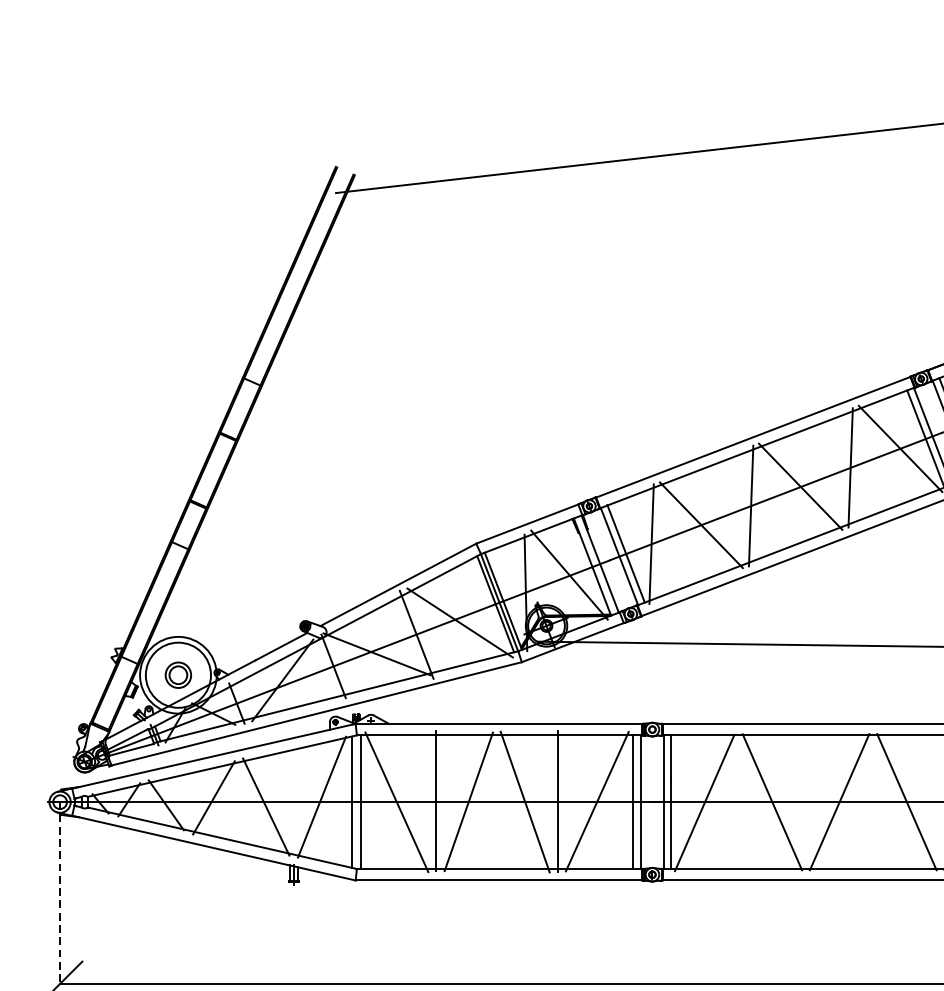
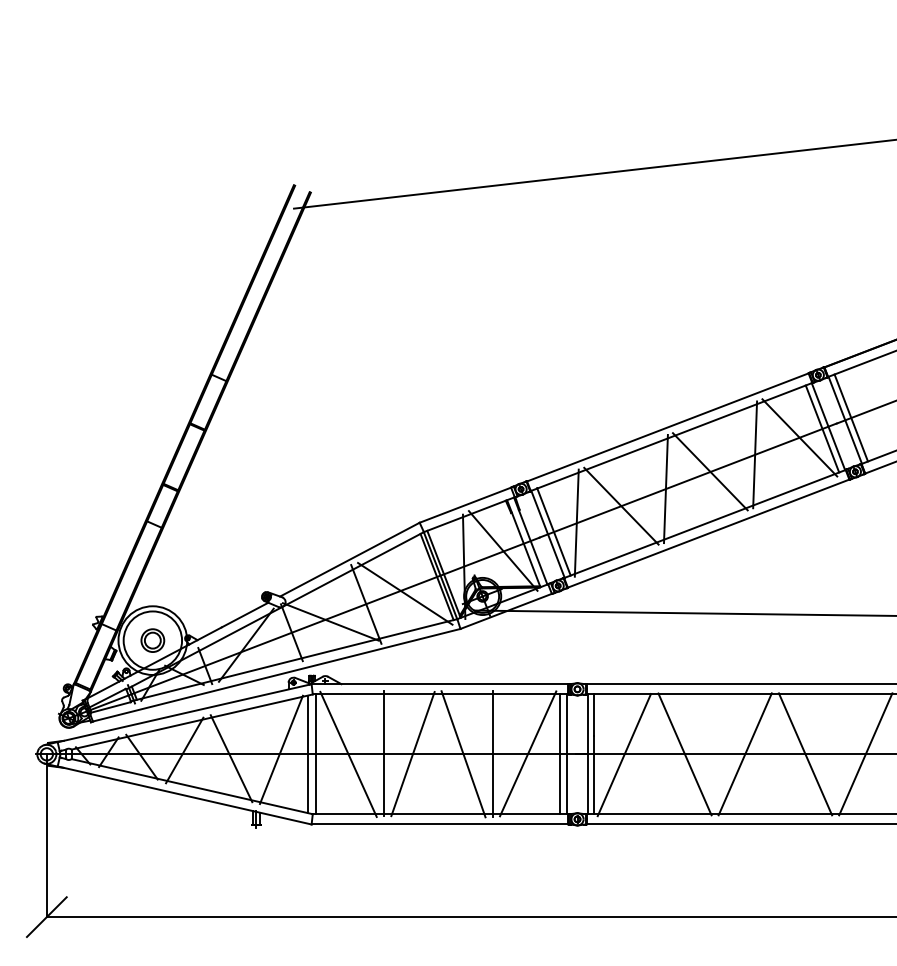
line: (59, 893) -> (46, 836), dashed -> solid

